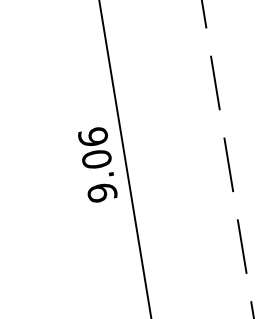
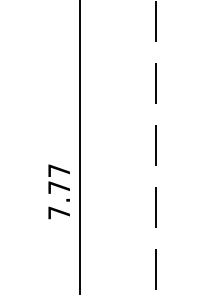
text: (98, 164) -> (59, 191), 9.06 -> 7.77

